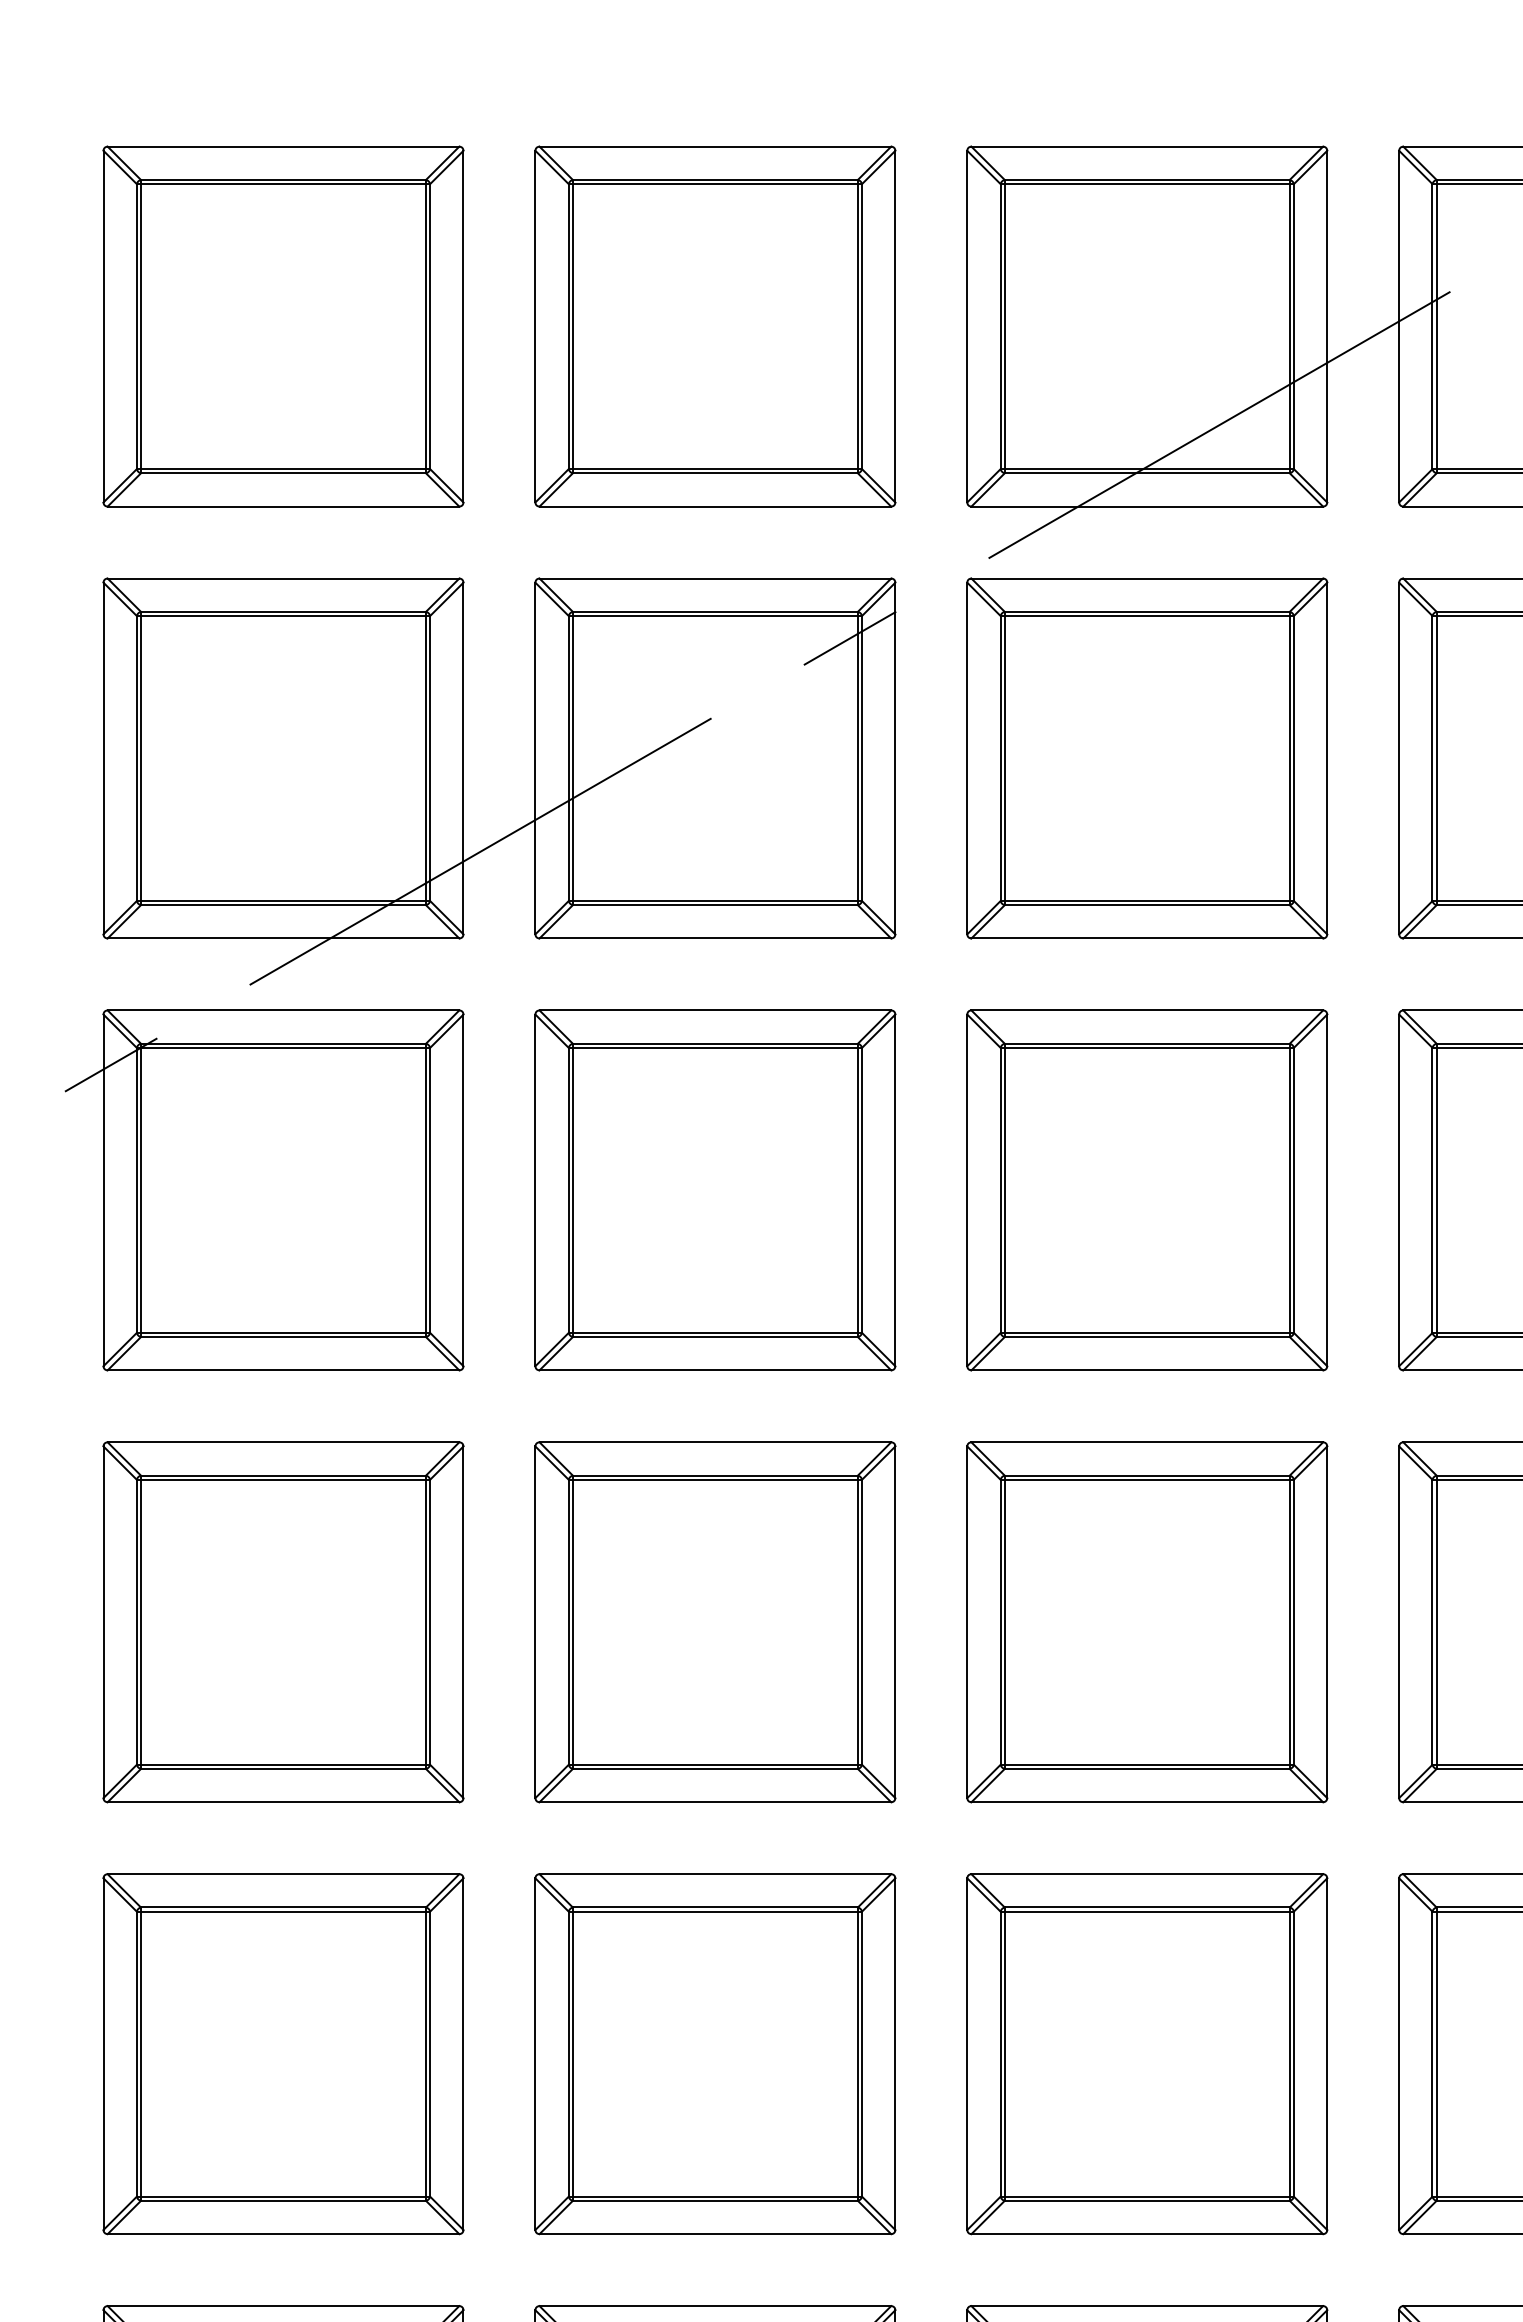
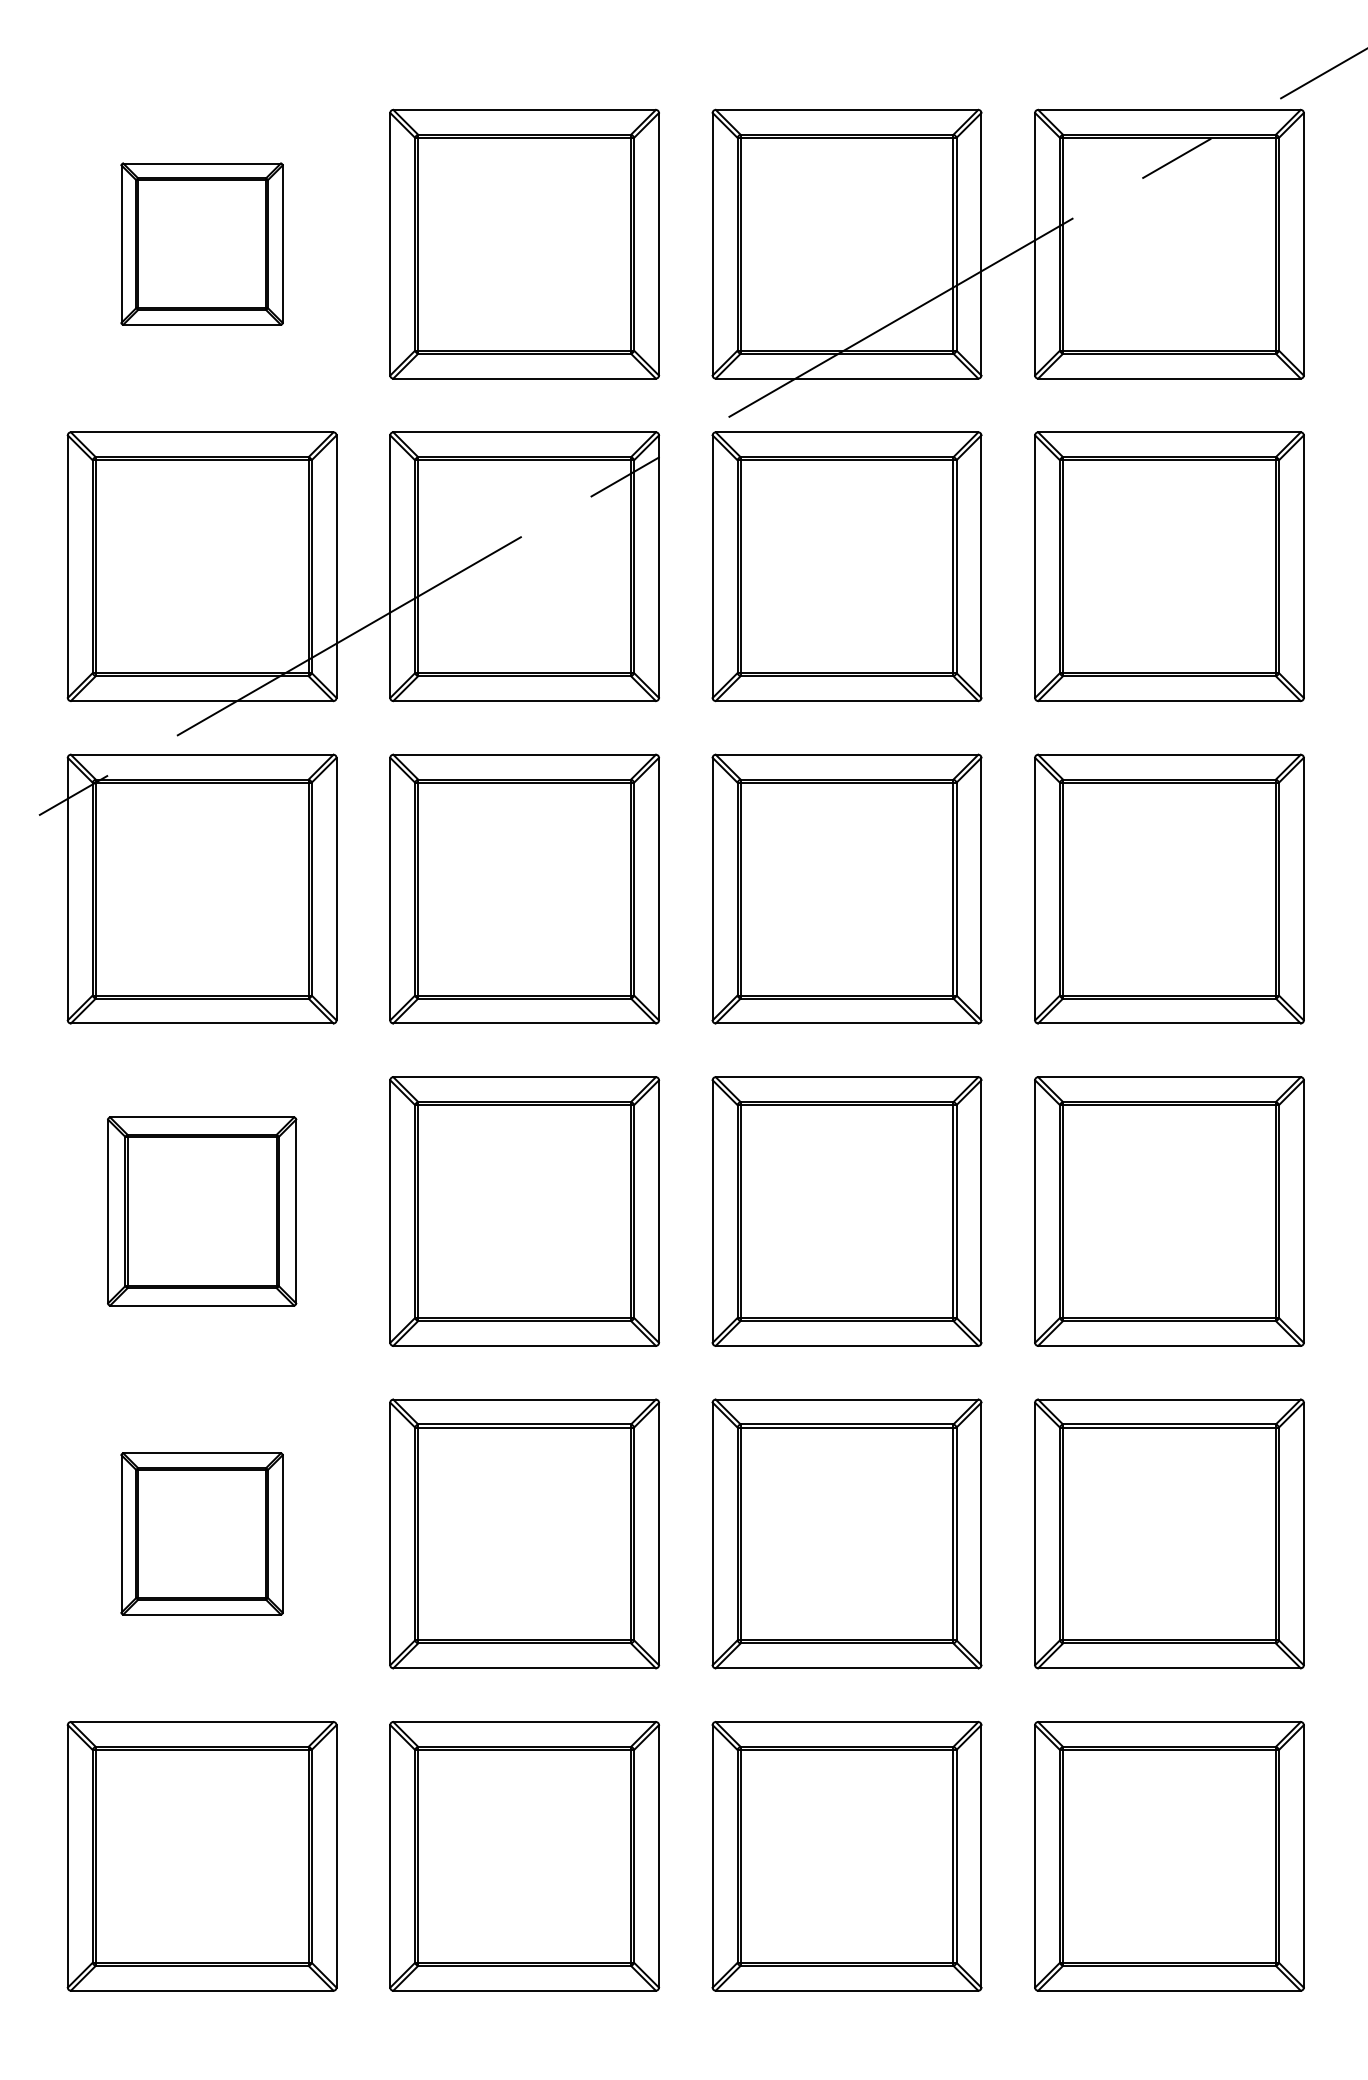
part: (282, 325) -> (201, 243), size x0.6
part: (282, 1622) -> (201, 1211), size x0.7
part: (282, 2053) -> (201, 1533), size x0.6

